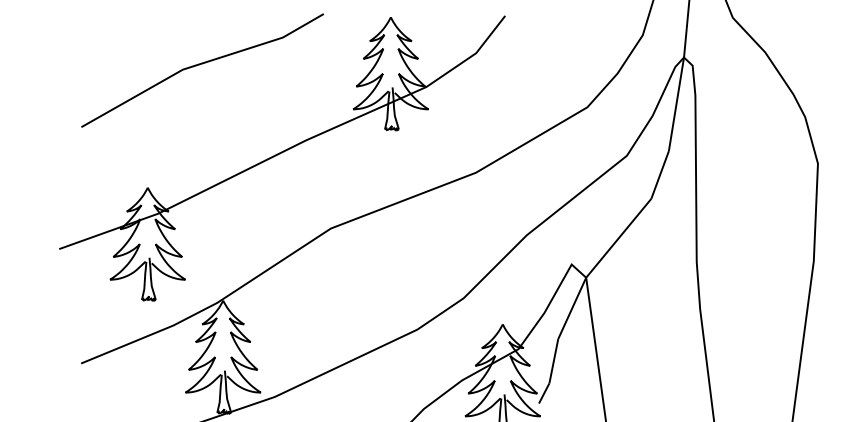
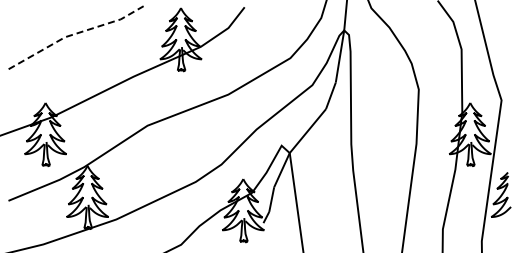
line: (201, 62) -> (75, 33), solid -> dashed

